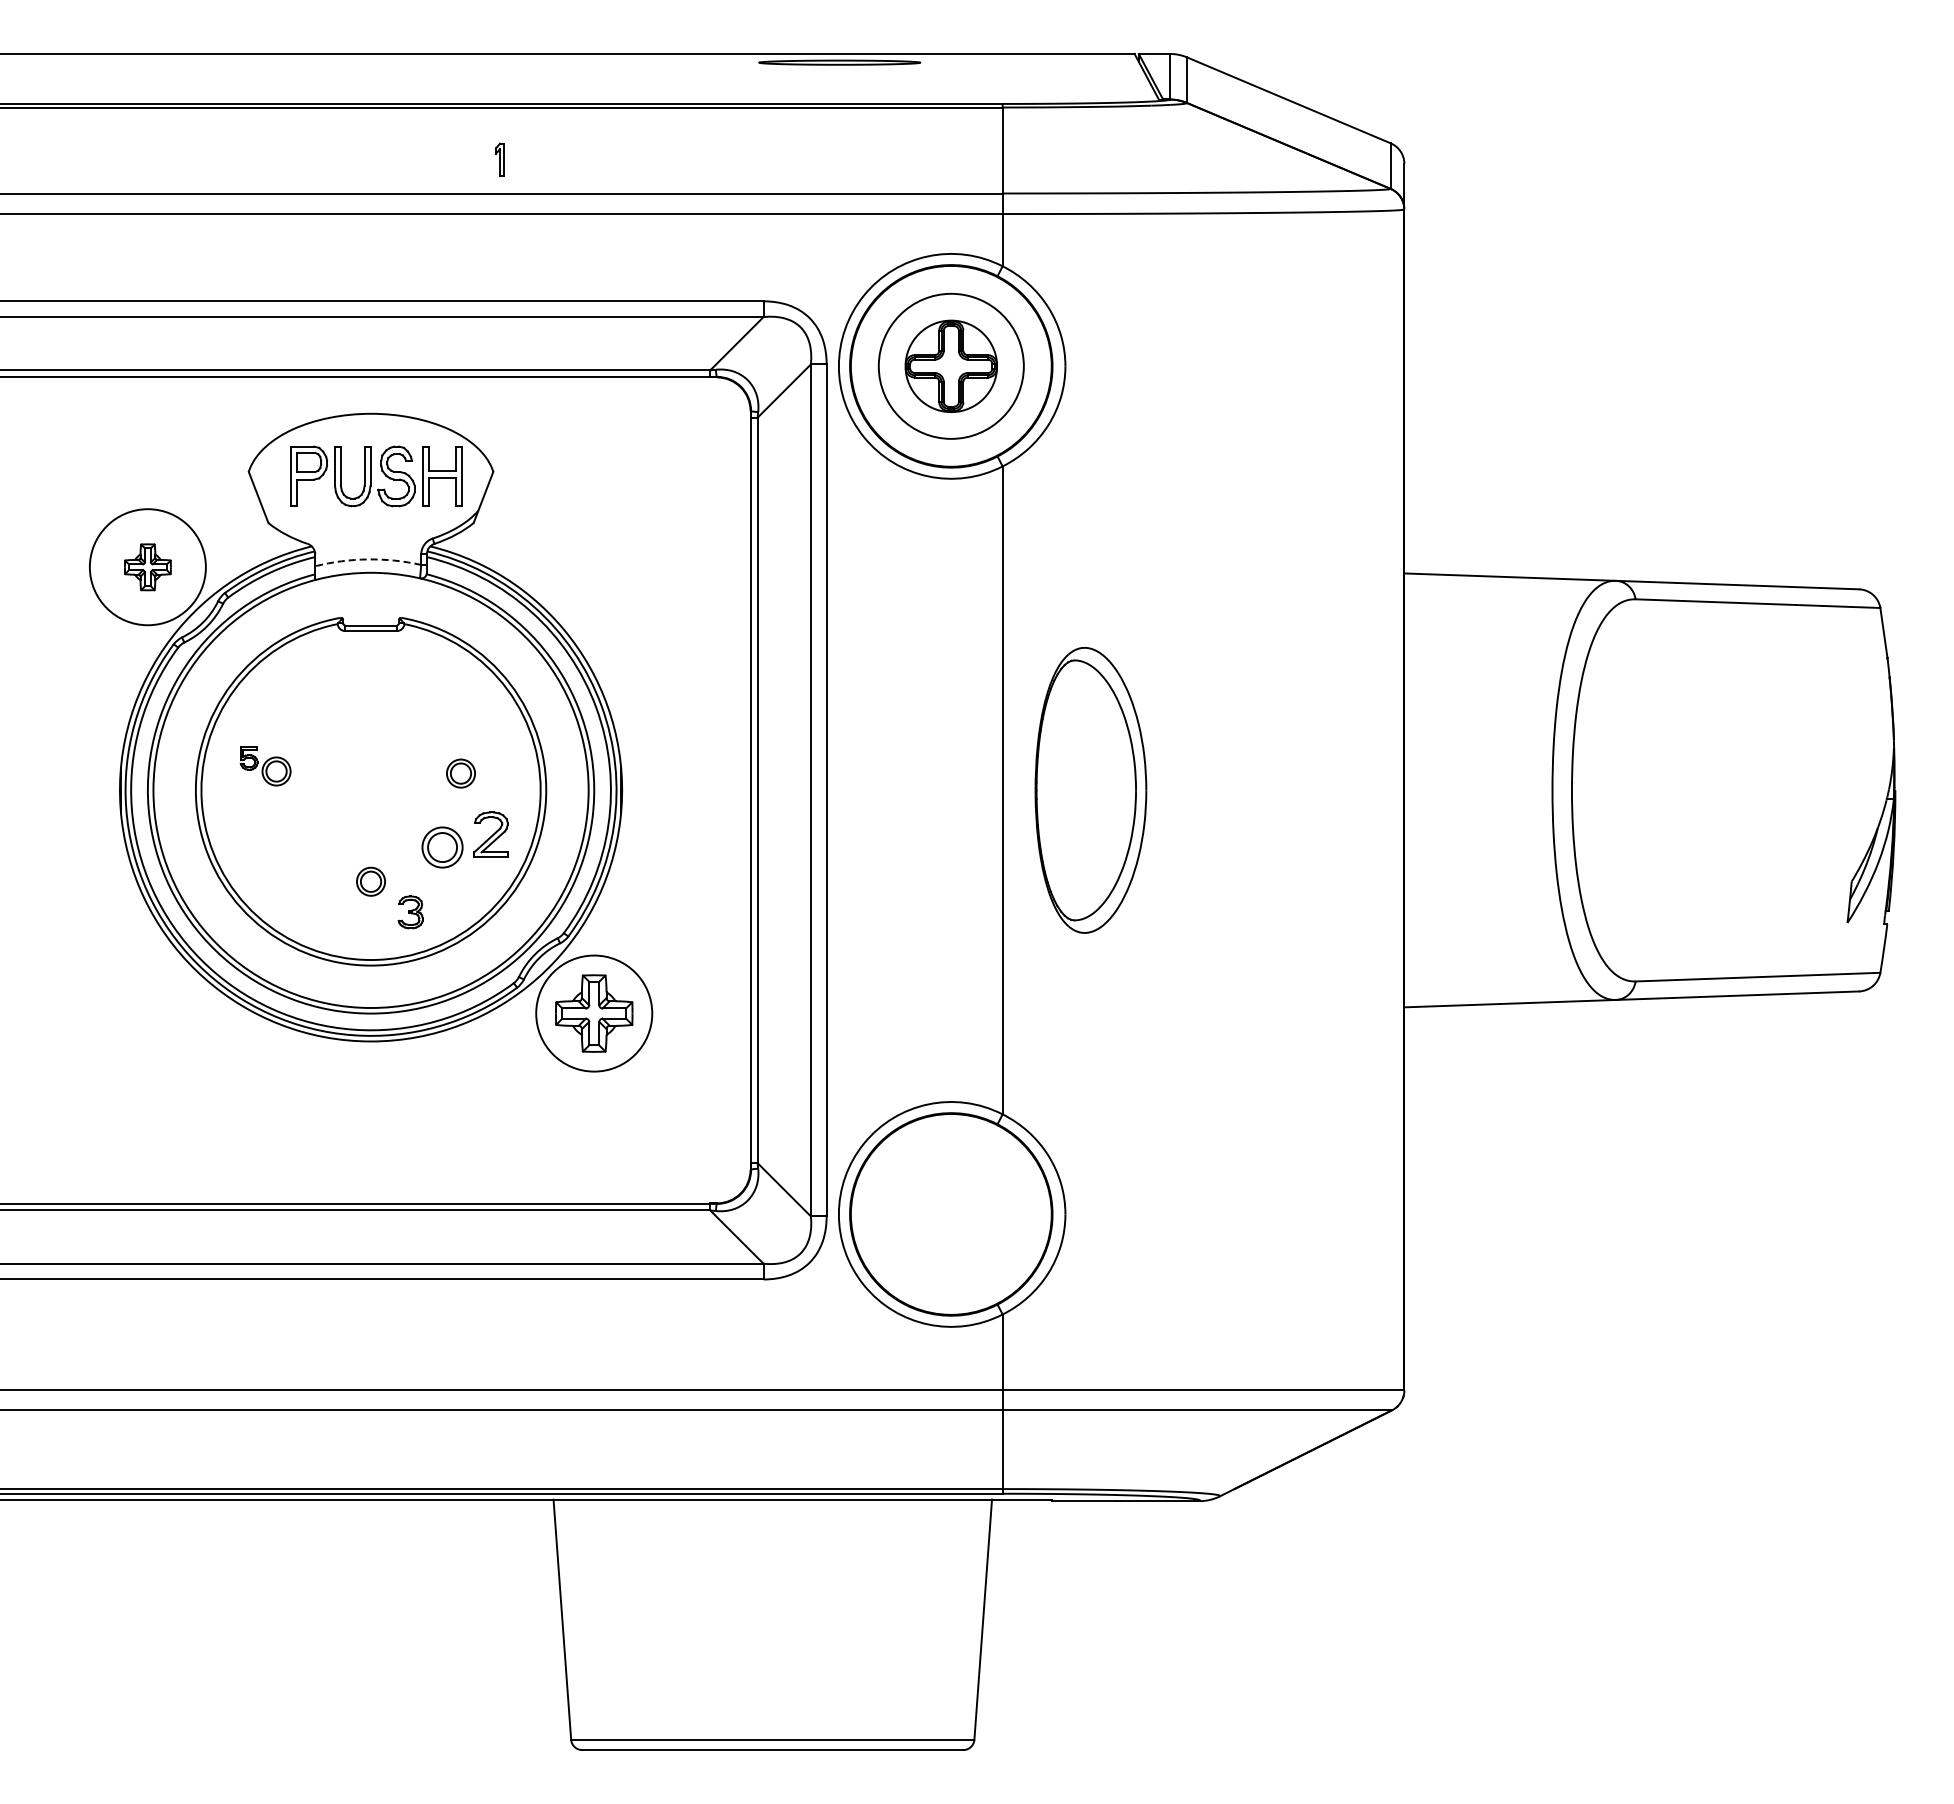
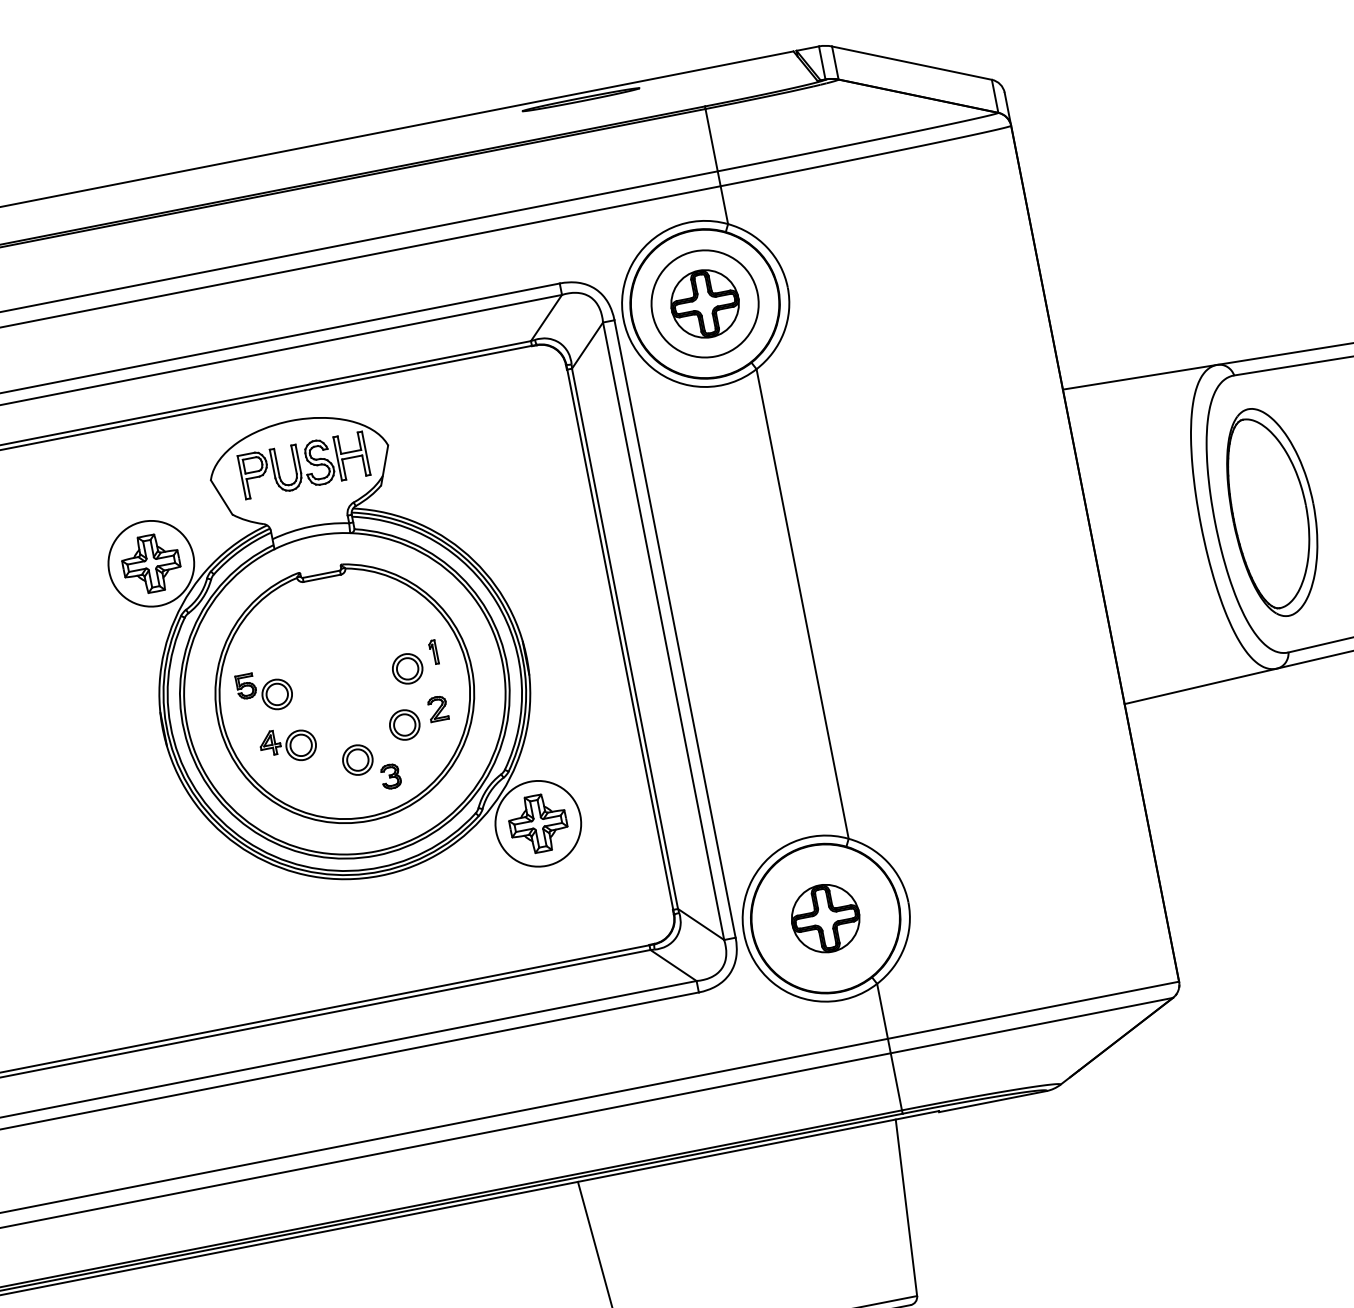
part: (499, 159) -> (433, 652), moved
arc: (368, 559) -> (310, 526), dashed -> solid
part: (147, 567) -> (151, 564), size x1.67
part: (265, 766) -> (264, 691), size x1.43
part: (460, 773) -> (407, 668), size x1.43
part: (1090, 790) -> (1272, 511), moved
part: (490, 834) -> (437, 708), size x0.71
part: (282, 843) -> (288, 744), added
part: (370, 881) -> (357, 759), size x1.43
part: (950, 1214) -> (825, 918), added

